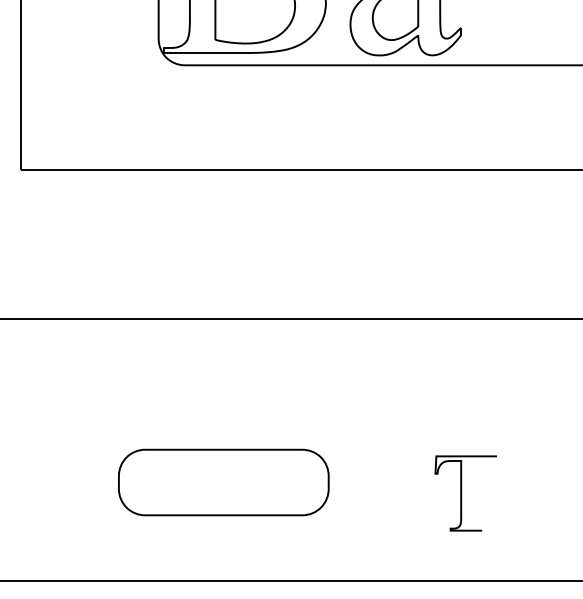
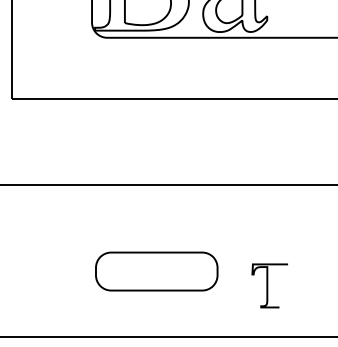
part: (223, 482) -> (156, 271), moved

